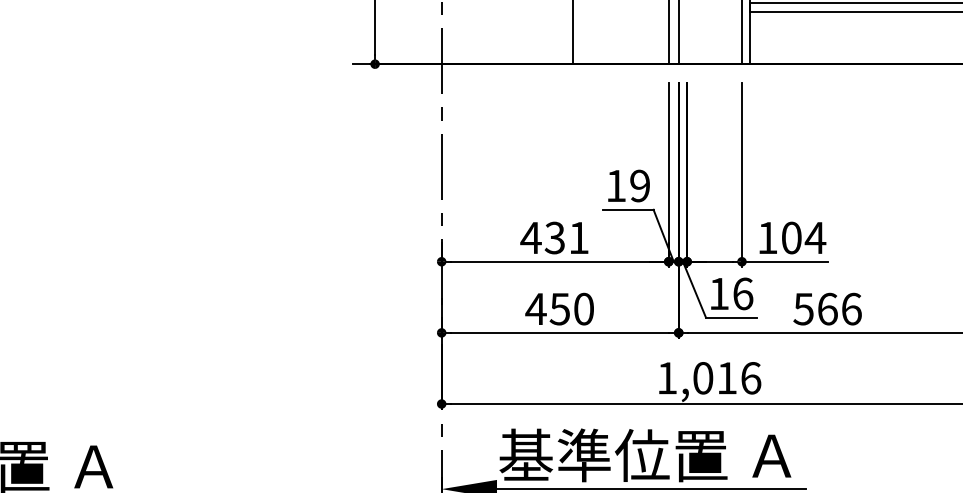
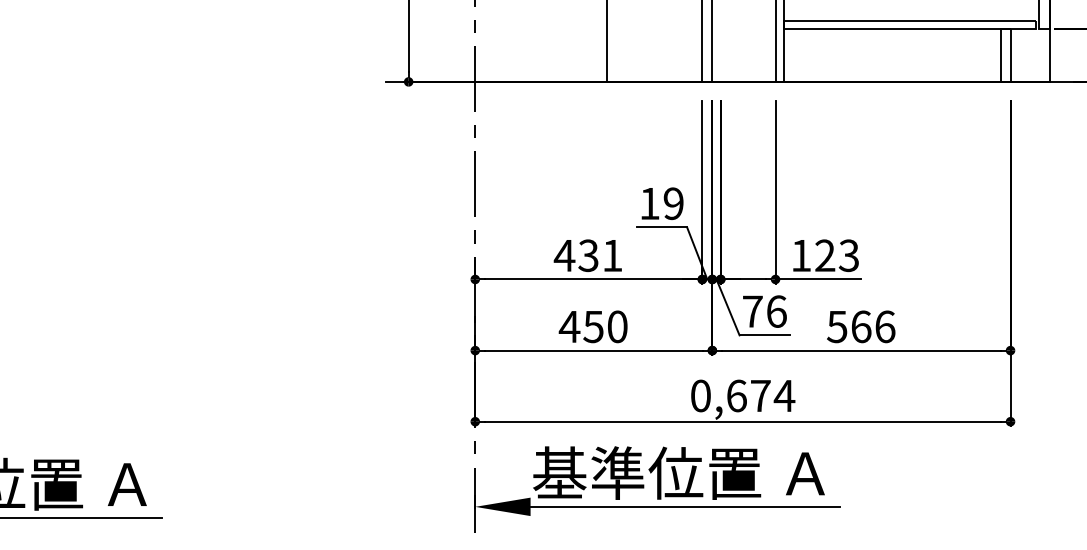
text: (803, 237) -> (837, 255), 104 -> 123
text: (718, 293) -> (752, 311), 16 -> 76
text: (709, 377) -> (743, 395), 1,016 -> 0,674

